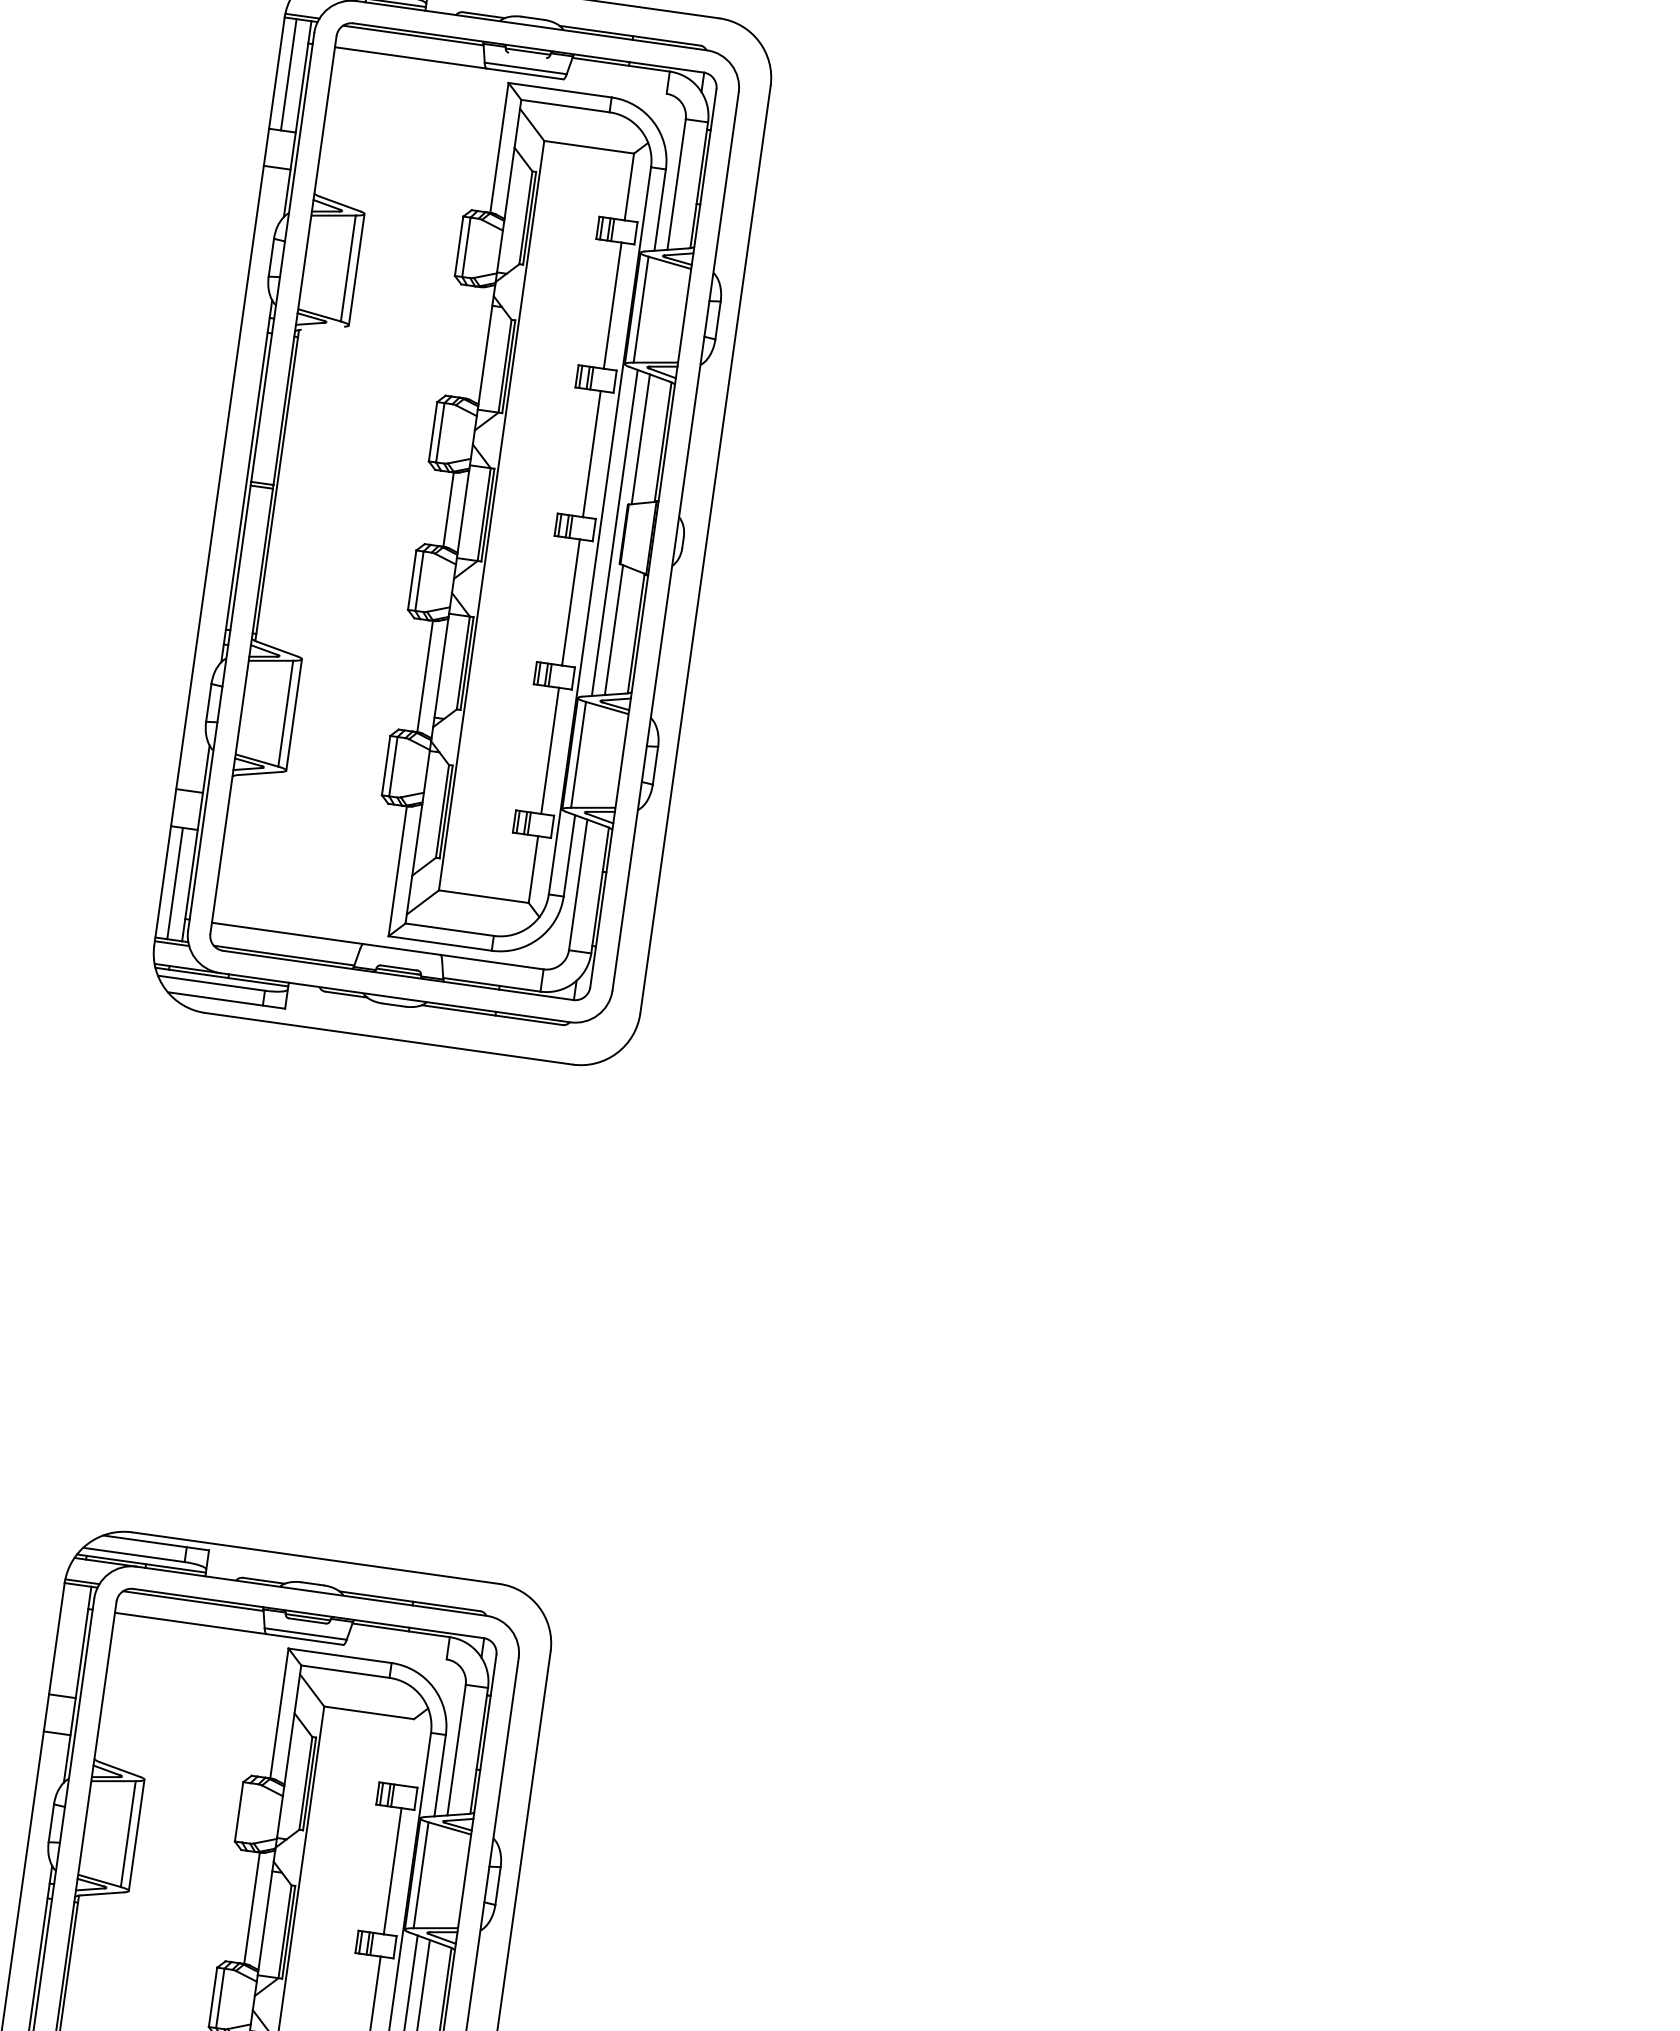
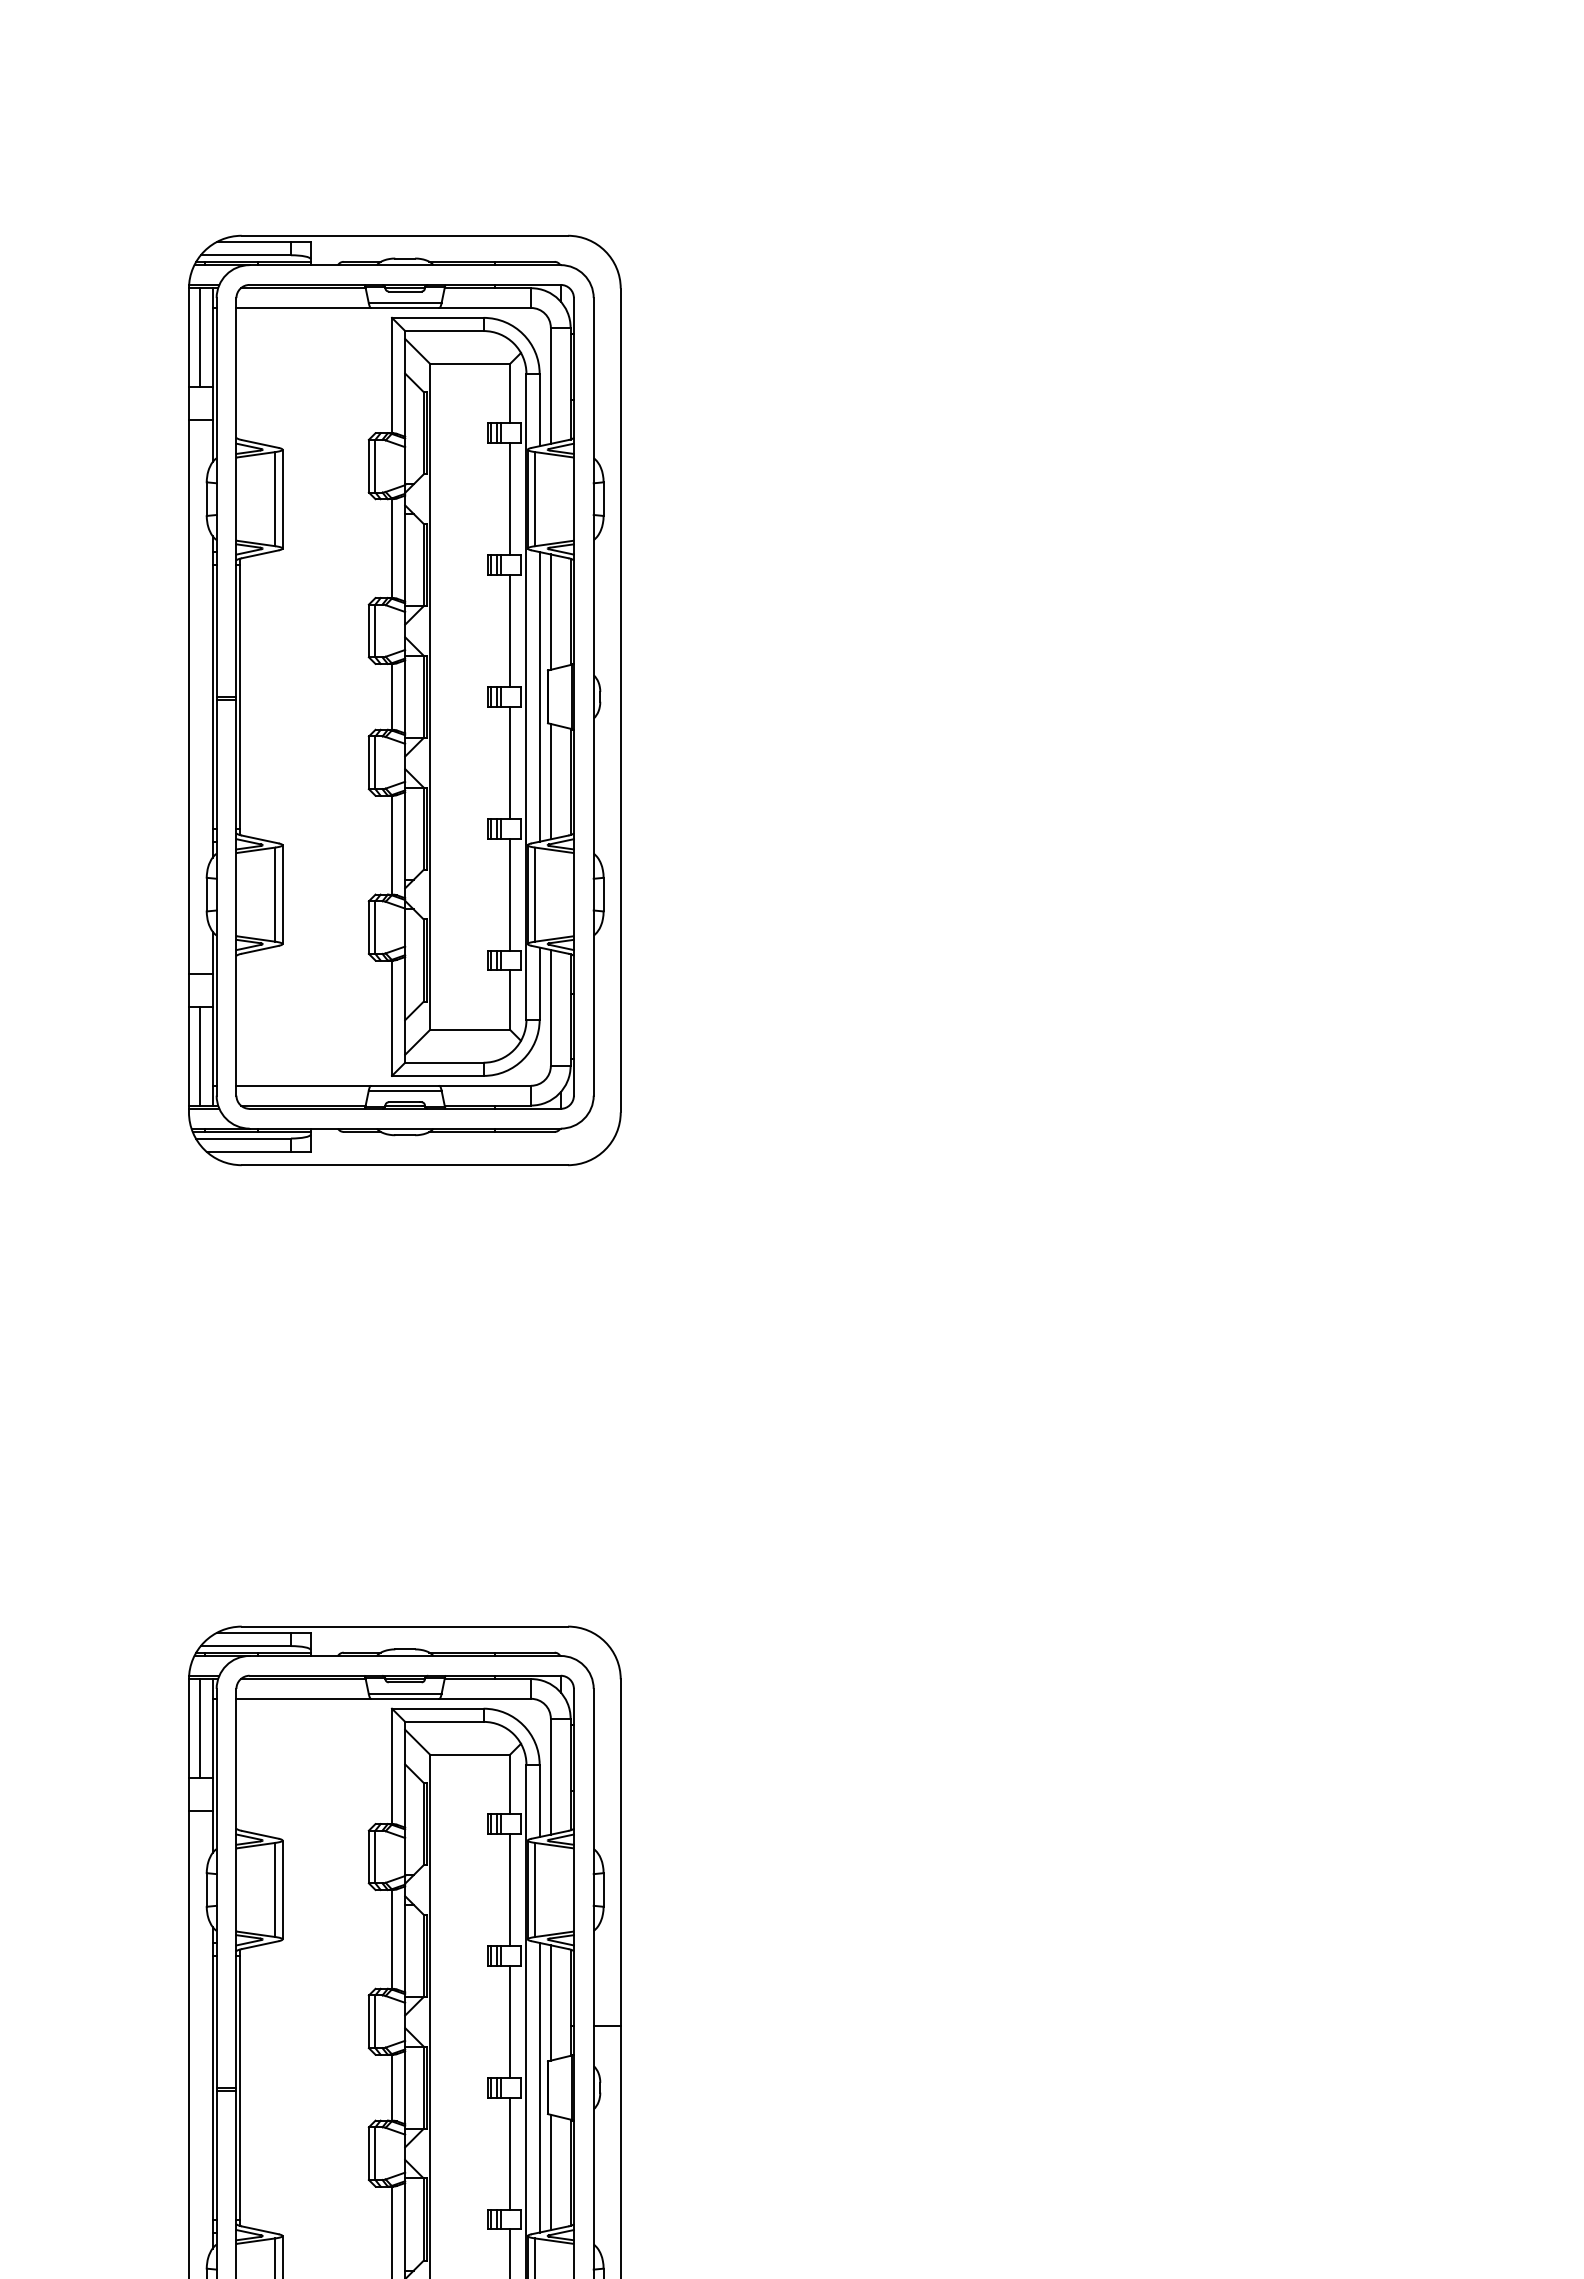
line: (526, 55) -> (404, 291), added
line: (615, 86) -> (485, 307), added
line: (321, 328) -> (259, 554), added
line: (472, 342) -> (392, 548), added
line: (400, 954) -> (404, 1090), added
line: (68, 1640) -> (199, 1728), added
line: (395, 1651) -> (485, 1698), added
line: (409, 1752) -> (510, 1784), added
line: (246, 1812) -> (375, 1856), added

